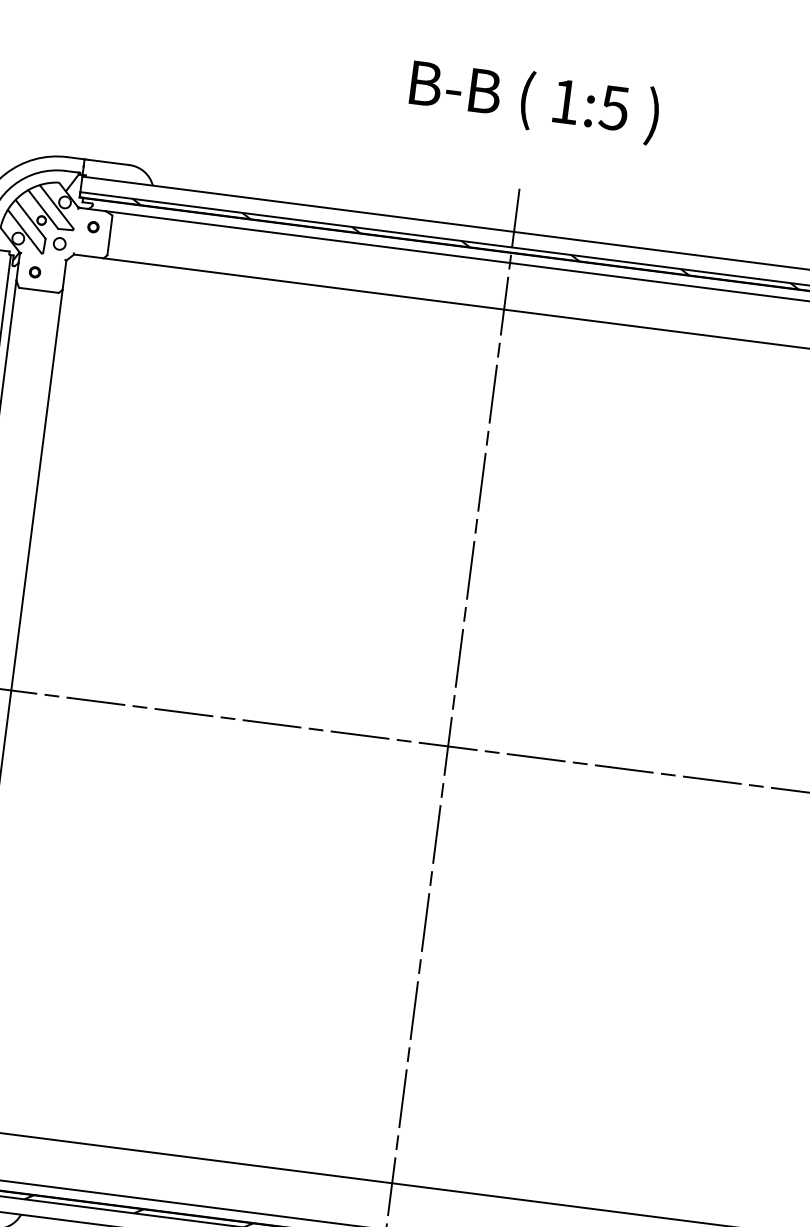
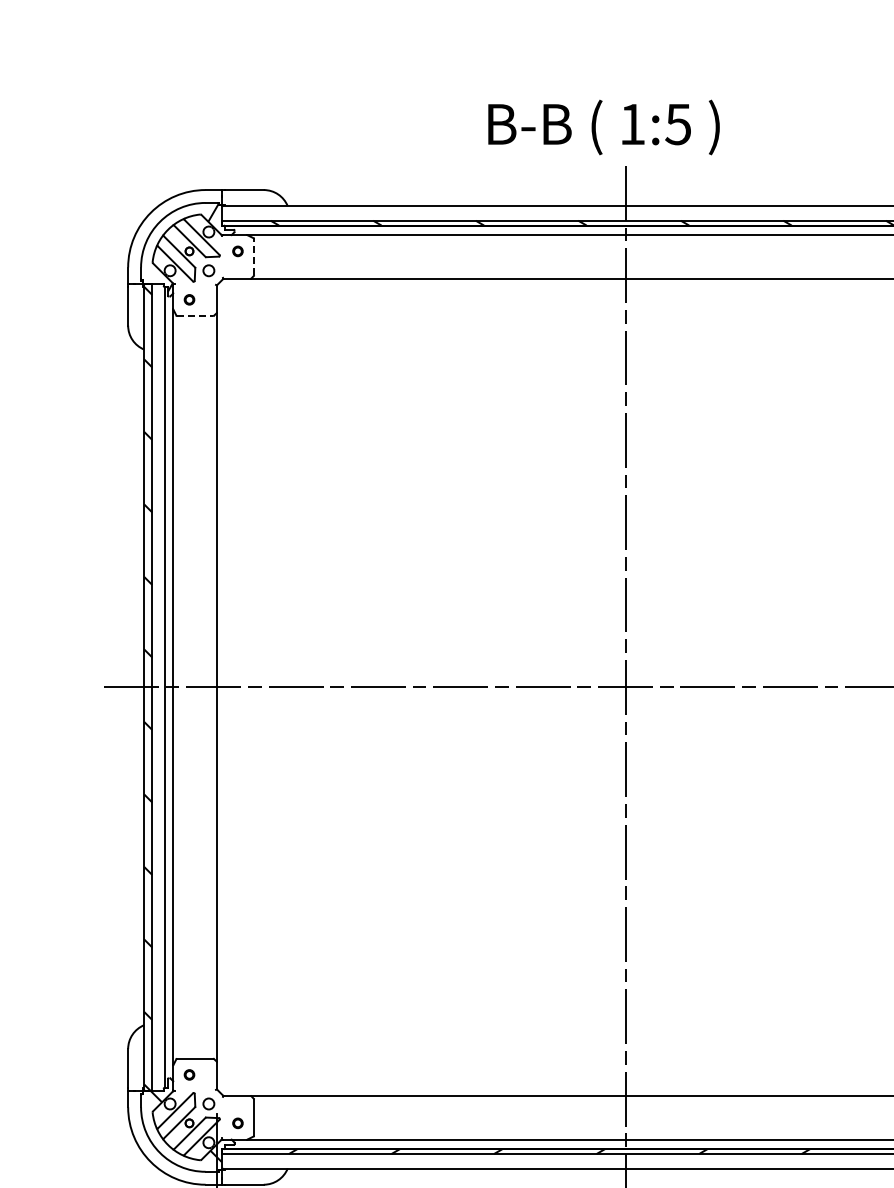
text: (534, 101) -> (603, 127), moved
line: (110, 234) -> (254, 256), solid -> dashed
line: (39, 289) -> (195, 315), solid -> dashed

